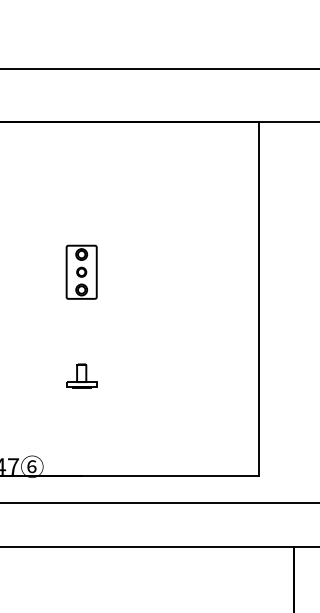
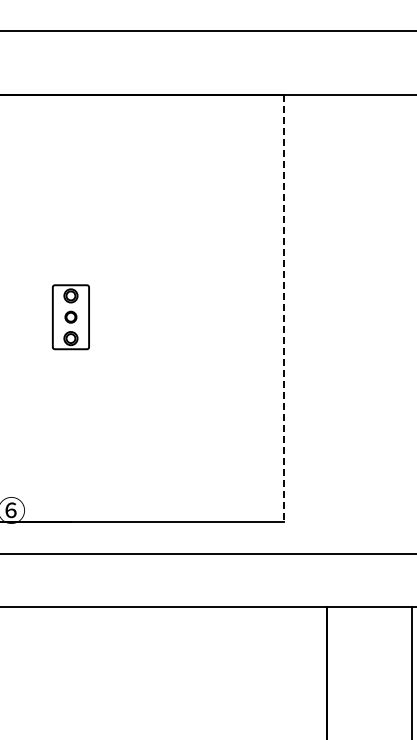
part: (81, 272) -> (70, 317), moved
line: (259, 299) -> (284, 308), solid -> dashed
part: (81, 375) -> (70, 400), removed

